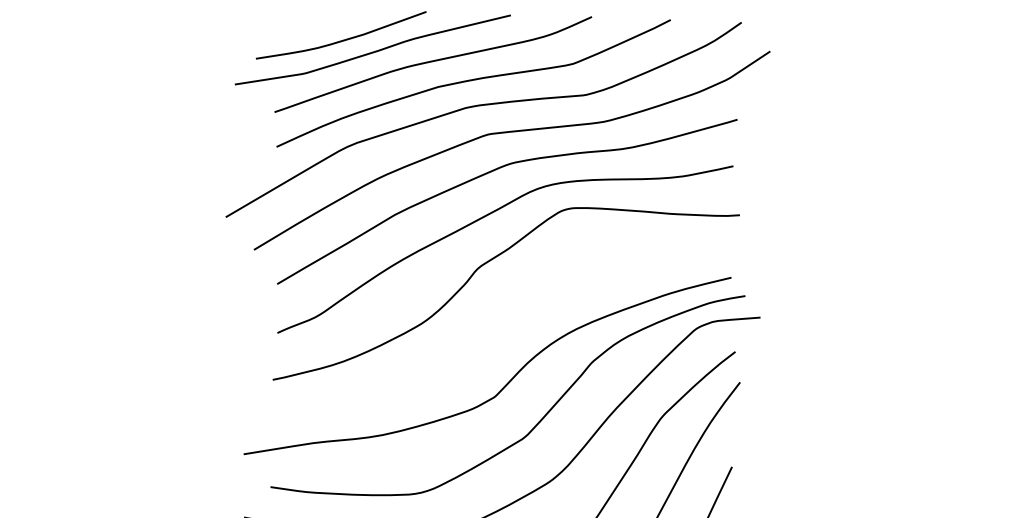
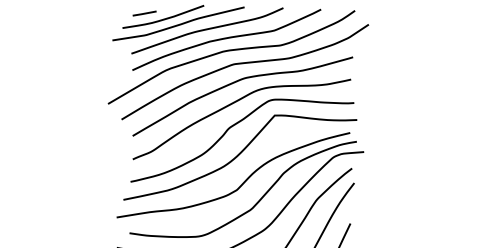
line: (301, 28) -> (144, 13), added
curve: (500, 324) -> (239, 155), added

